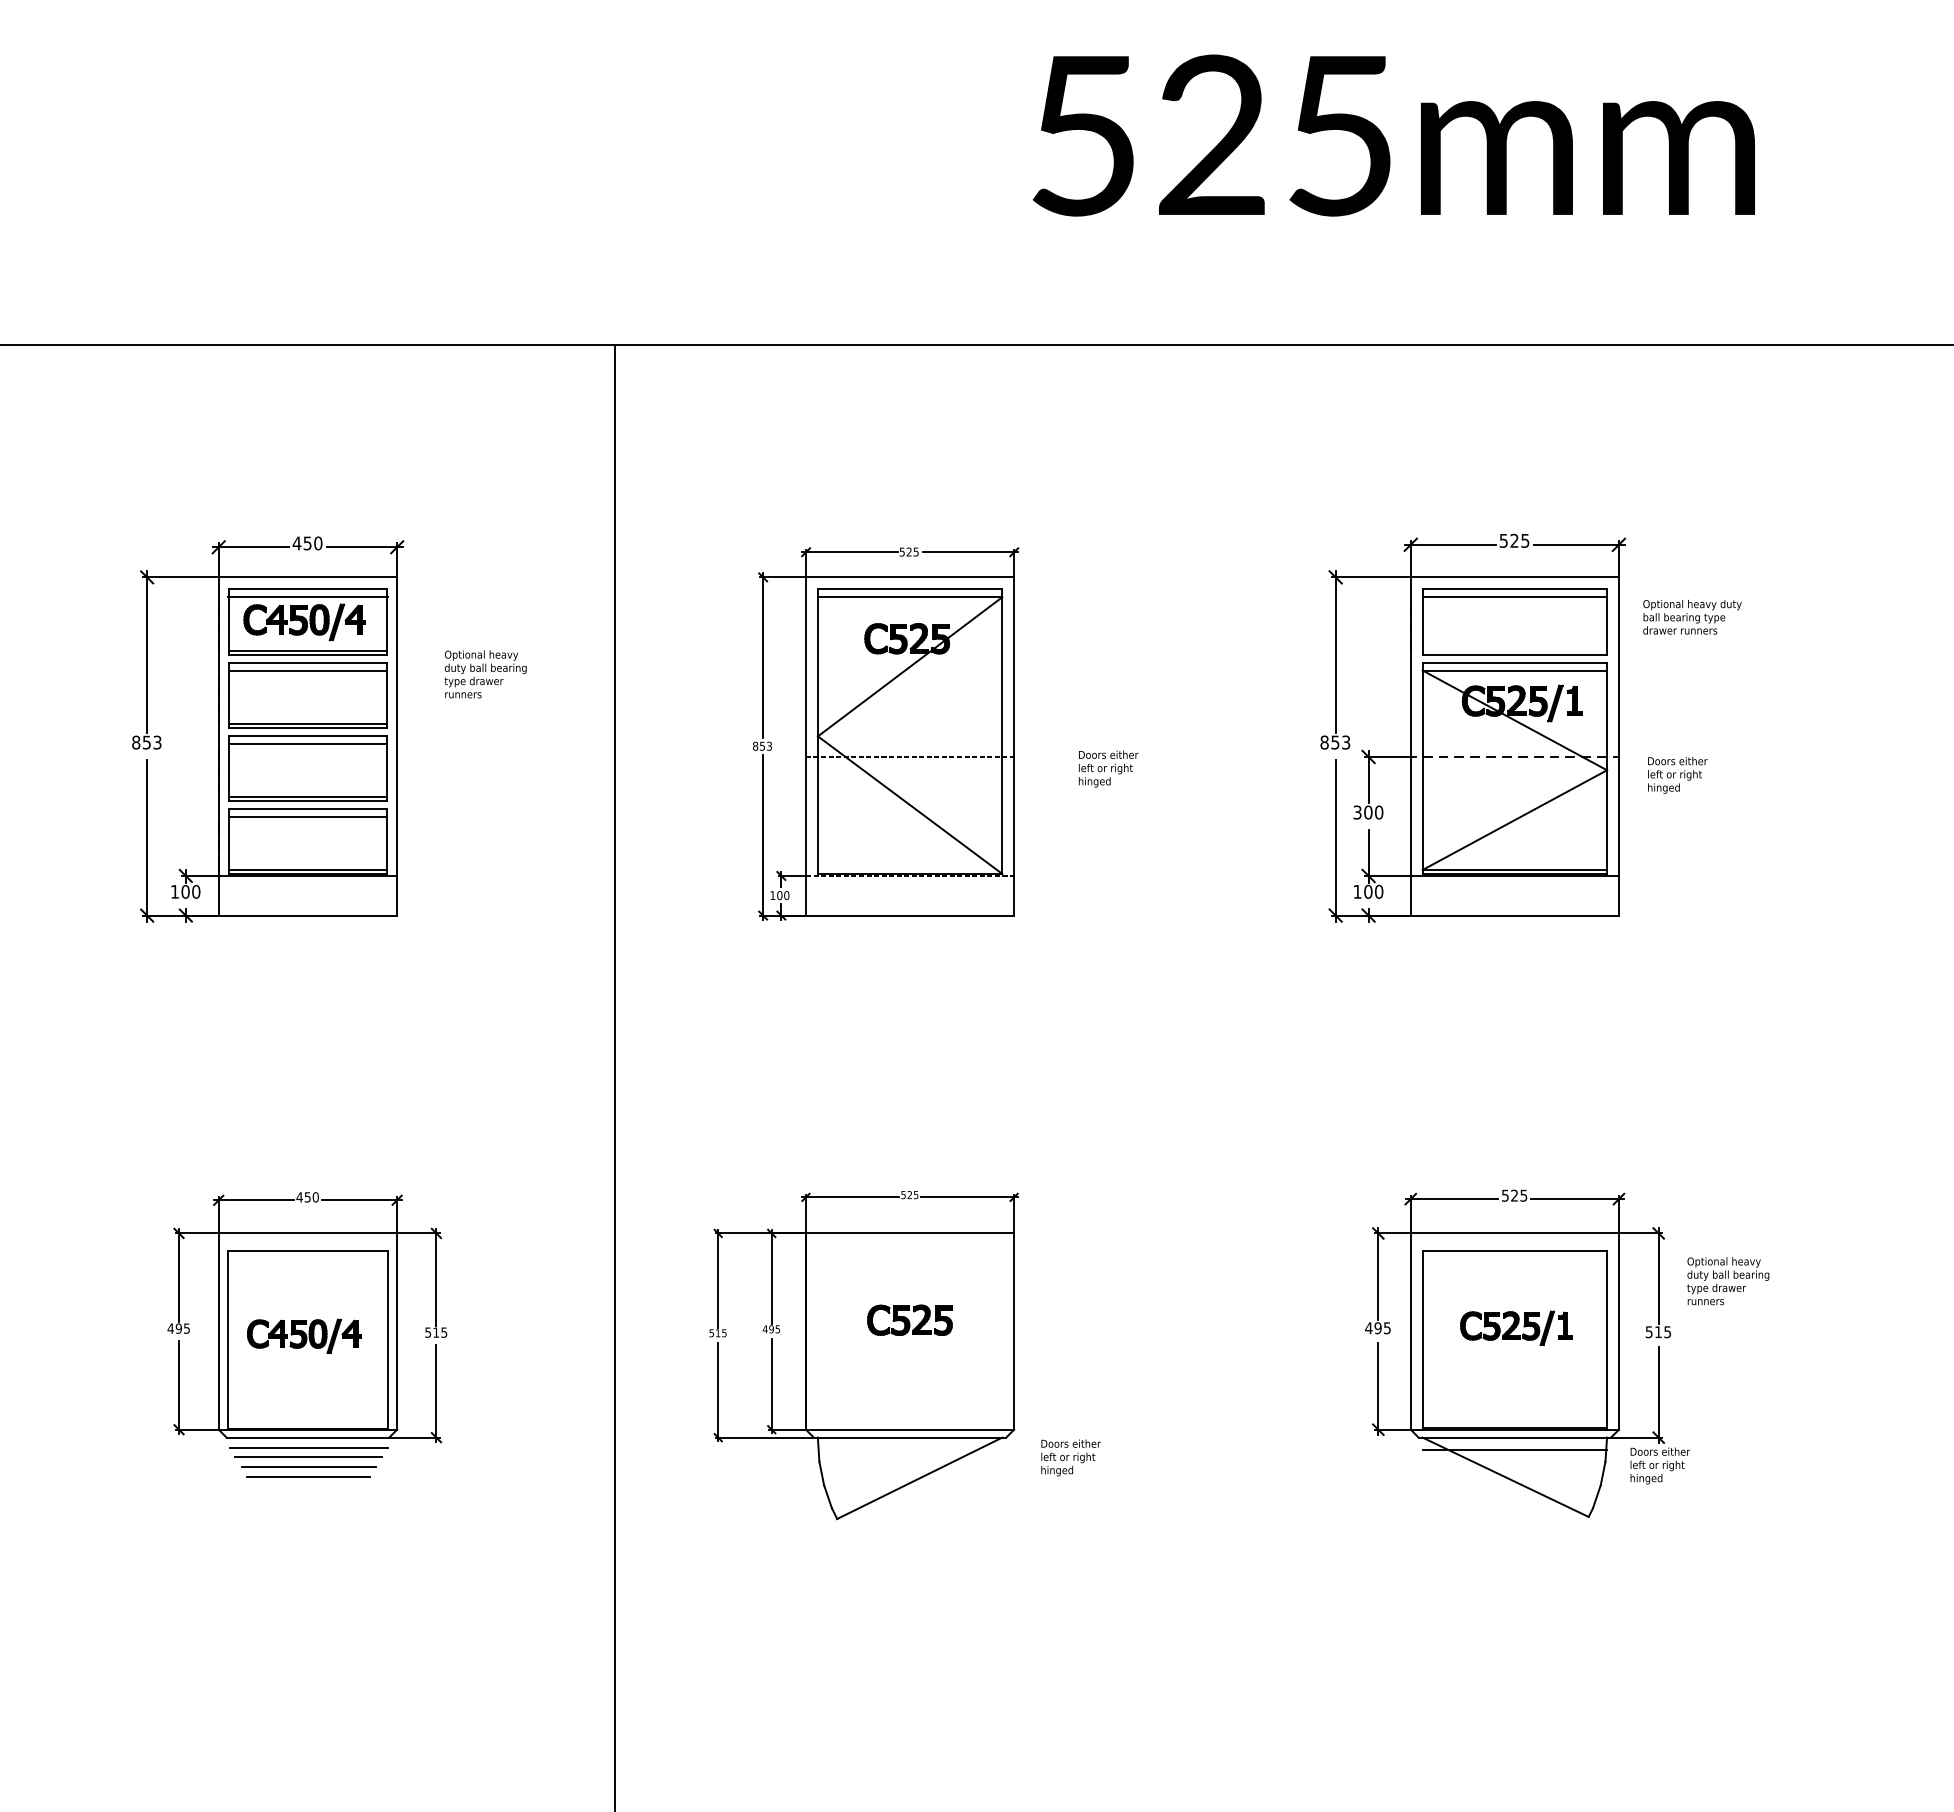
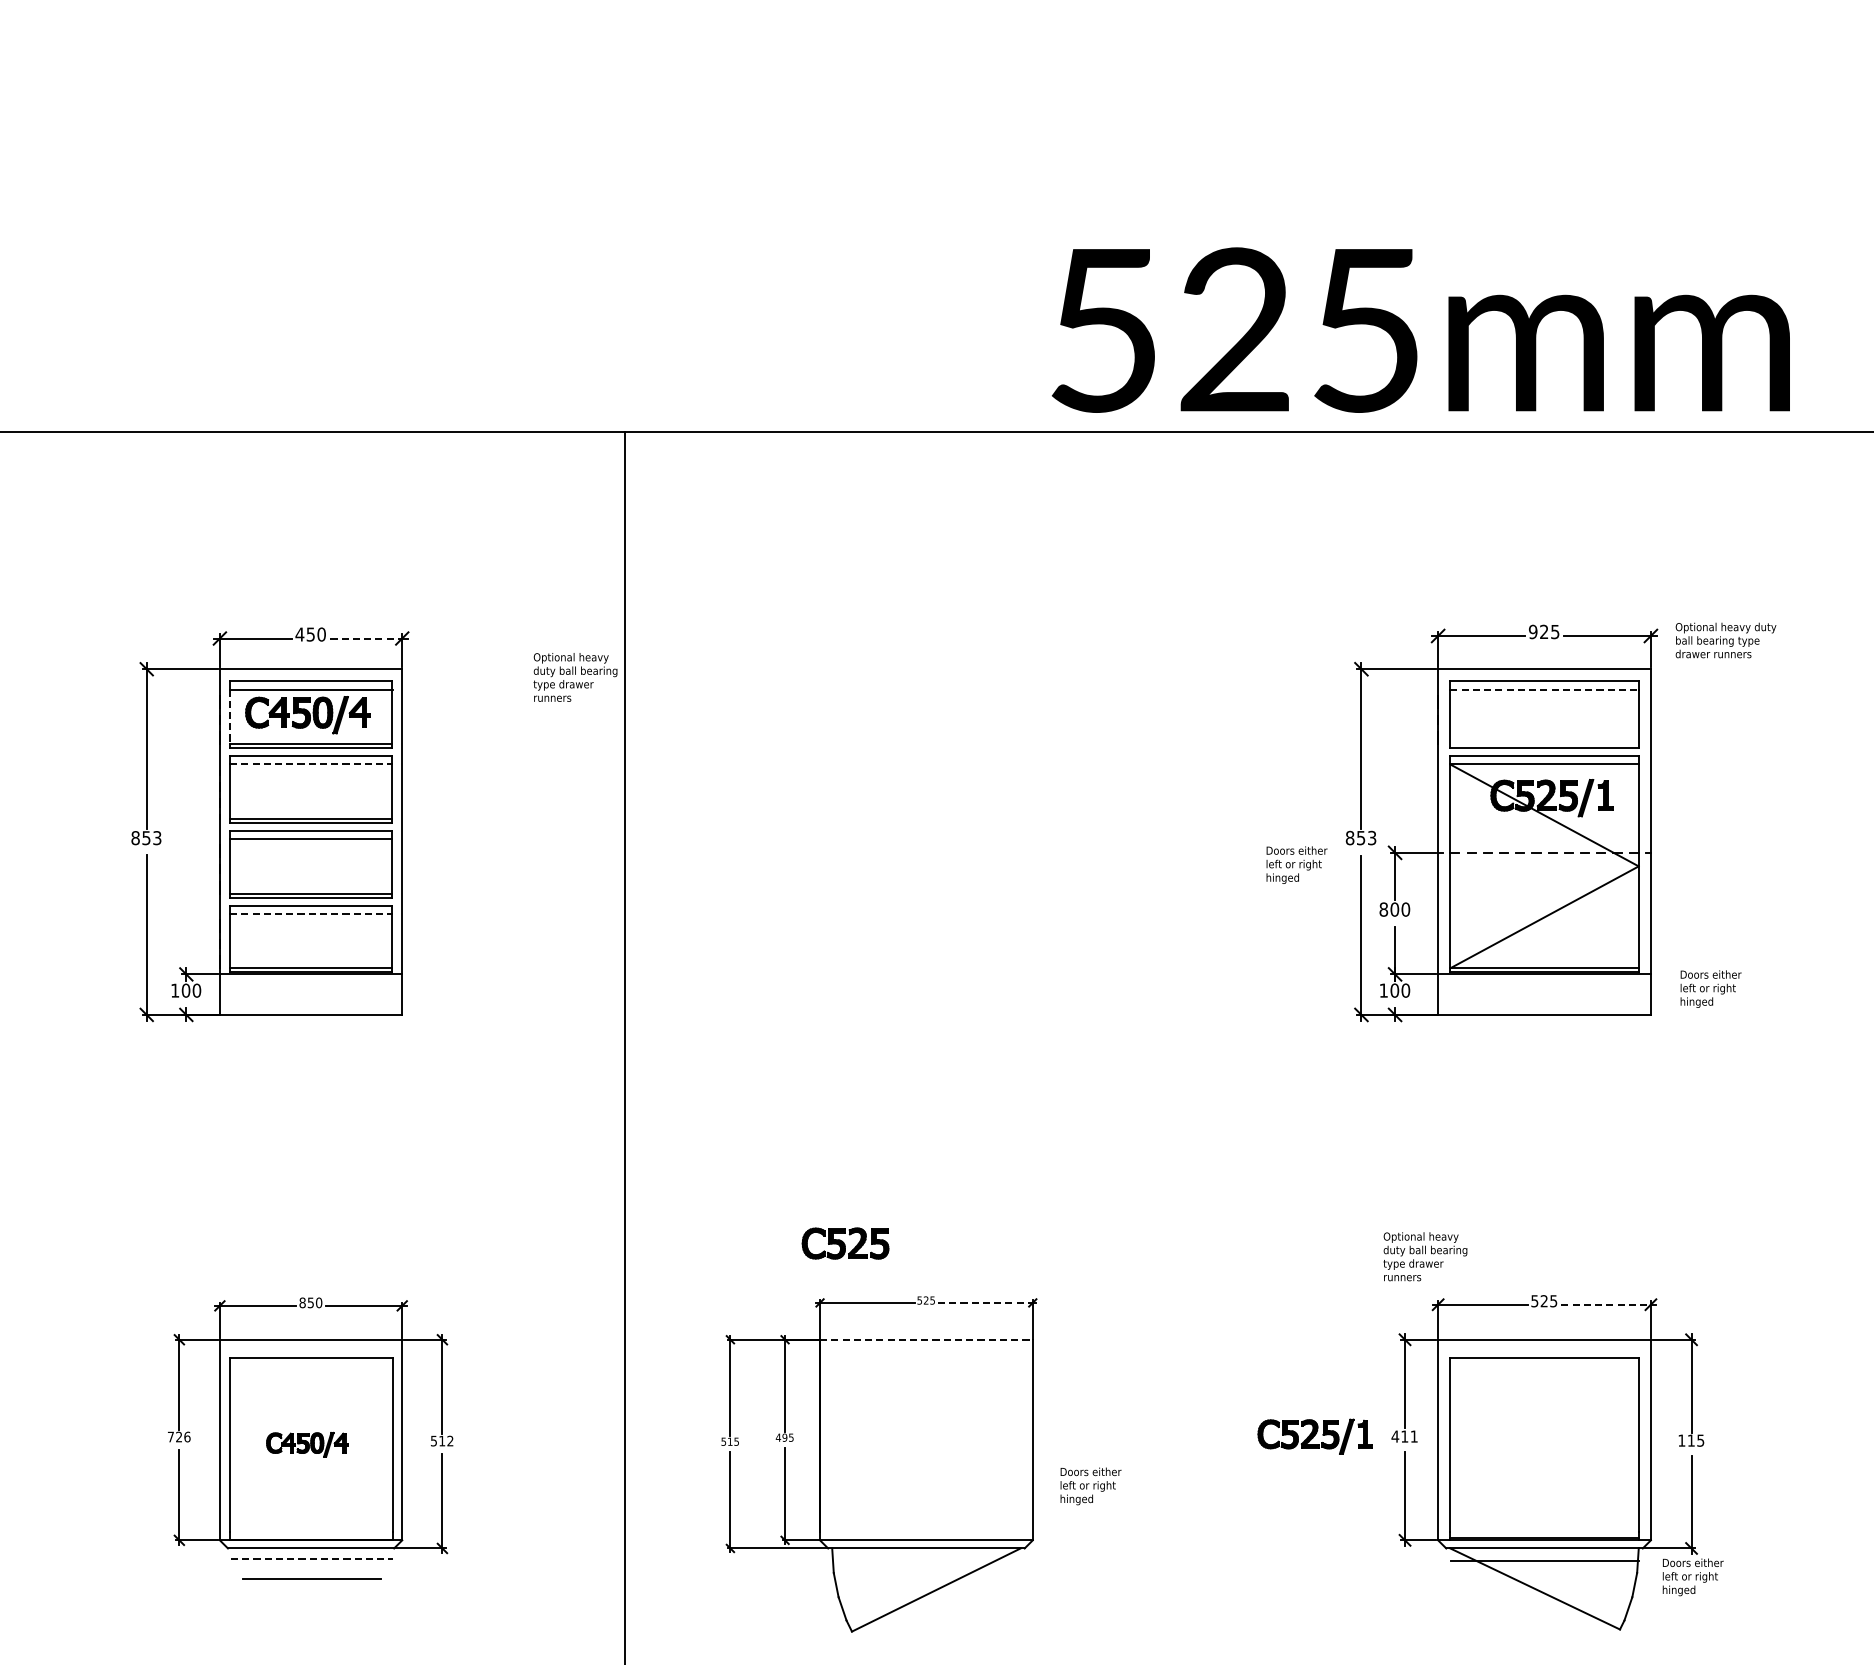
text: (1393, 135) -> (1420, 330), moved
text: (1503, 540) -> (1532, 631), 525 -> 925
line: (362, 547) -> (366, 638), solid -> dashed
line: (1515, 597) -> (1545, 689), solid -> dashed
text: (1692, 616) -> (1726, 639), moved
line: (228, 623) -> (229, 716), solid -> dashed
line: (308, 670) -> (311, 764), solid -> dashed
text: (485, 674) -> (575, 677), moved
part: (886, 733) -> (902, 828), removed
text: (1108, 768) -> (1296, 864), moved
text: (1677, 775) -> (1710, 989), moved
text: (1357, 812) -> (1383, 909), 300 -> 800
line: (308, 817) -> (311, 914), solid -> dashed
text: (299, 1197) -> (302, 1303), 450 -> 850
line: (968, 1197) -> (986, 1303), solid -> dashed
line: (1575, 1199) -> (1606, 1305), solid -> dashed
line: (910, 1233) -> (926, 1339), solid -> dashed
text: (1728, 1281) -> (1425, 1257), moved
part: (909, 1319) -> (845, 1242), moved
part: (1516, 1327) -> (1315, 1435), moved
text: (178, 1328) -> (178, 1436), 495 -> 726
text: (1382, 1328) -> (1409, 1436), 495 -> 411
text: (444, 1332) -> (450, 1440), 515 -> 512
text: (1648, 1332) -> (1681, 1440), 515 -> 115
part: (304, 1335) -> (307, 1444), size x0.7
line: (309, 1447) -> (312, 1558), solid -> dashed
line: (308, 1457) -> (311, 1568), removed
text: (1070, 1457) -> (1090, 1485), moved
line: (308, 1477) -> (311, 1589), removed

